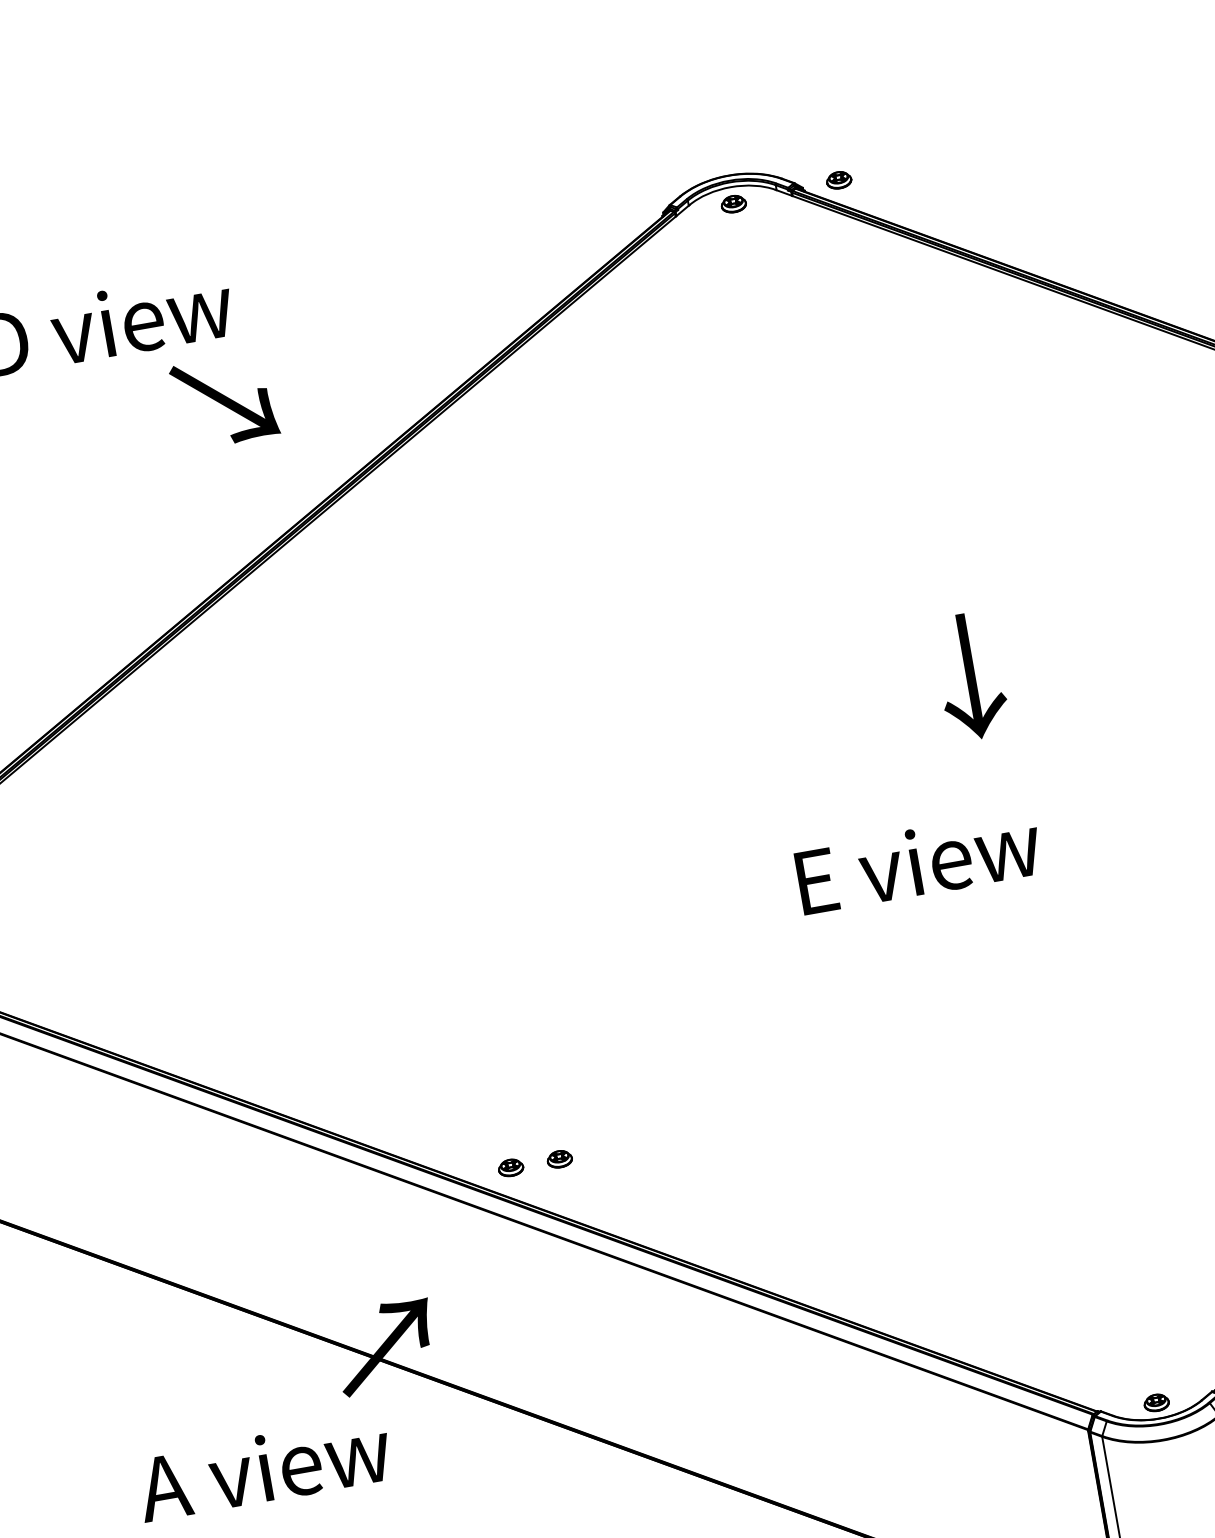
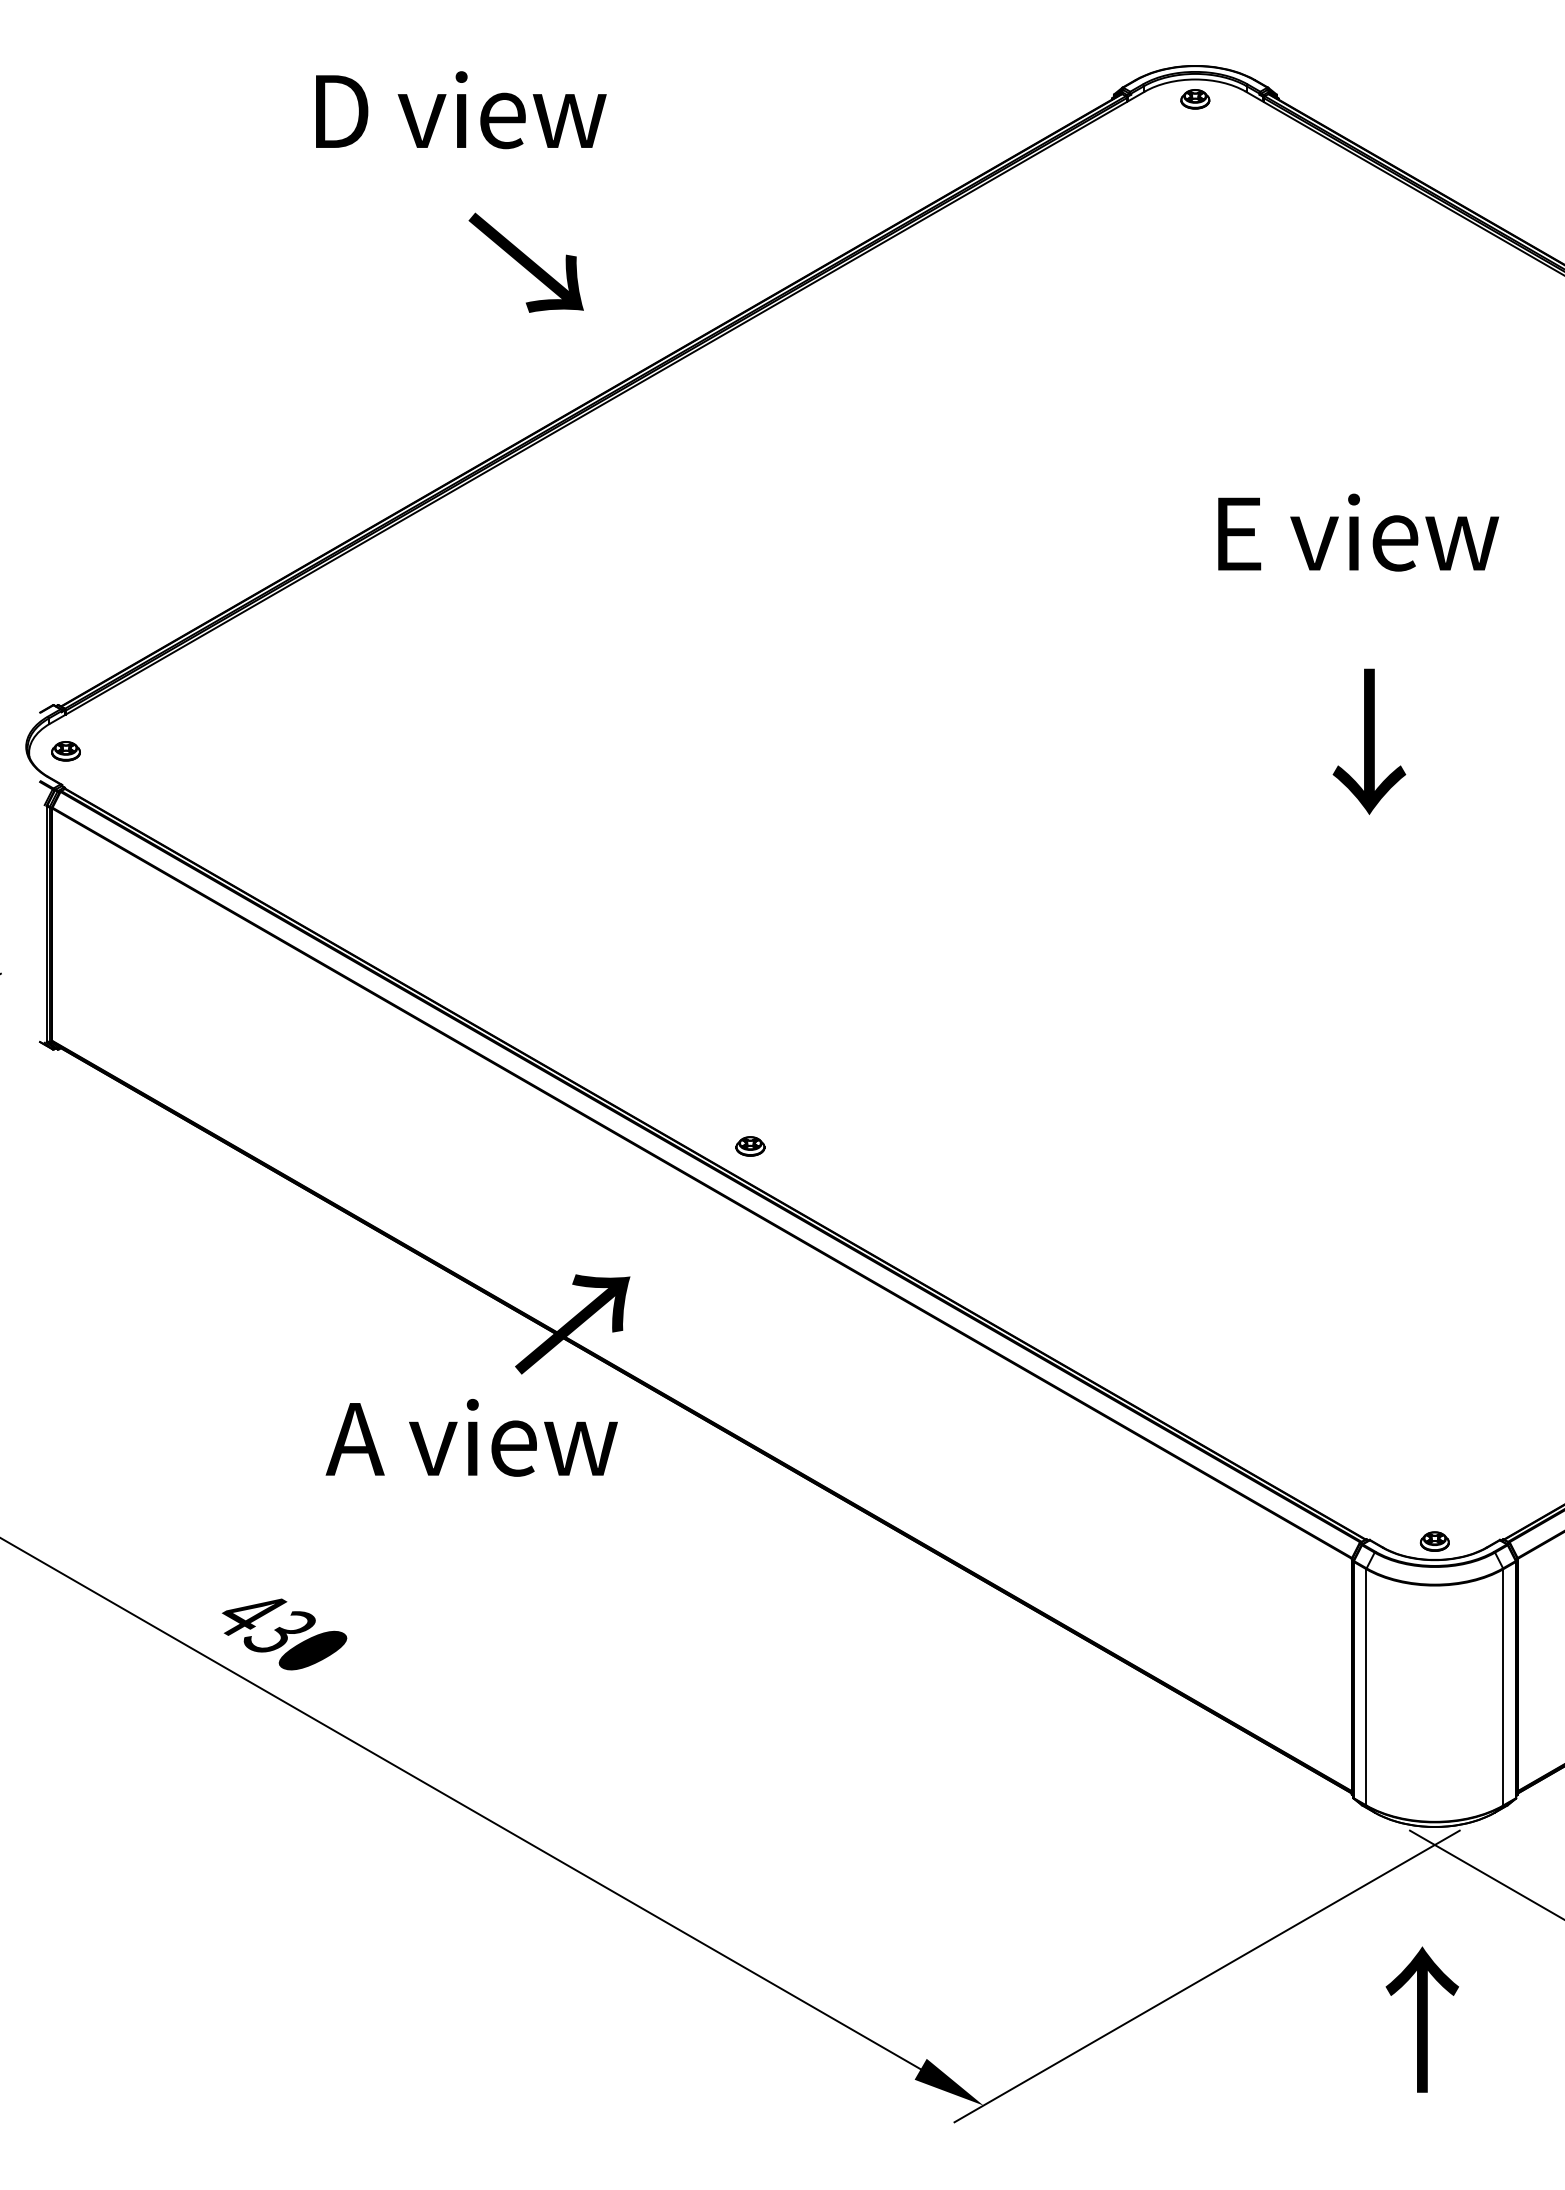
part: (839, 180) -> (1319, 93), removed
text: (223, 401) -> (525, 262), moved
text: (970, 676) -> (1369, 741), moved
text: (918, 862) -> (1358, 532), moved
part: (559, 1159) -> (807, 1146), removed
text: (263, 1468) -> (471, 1437), moved

